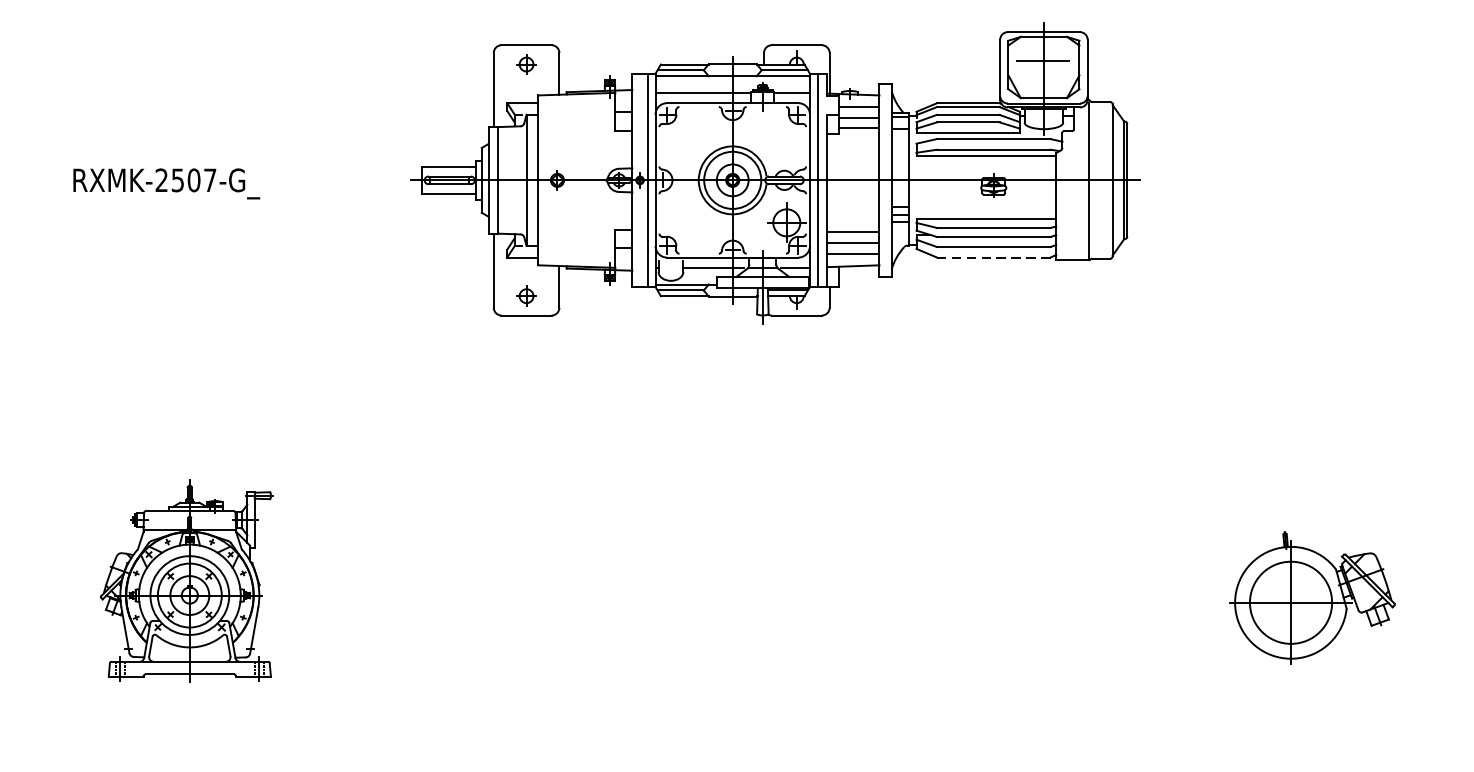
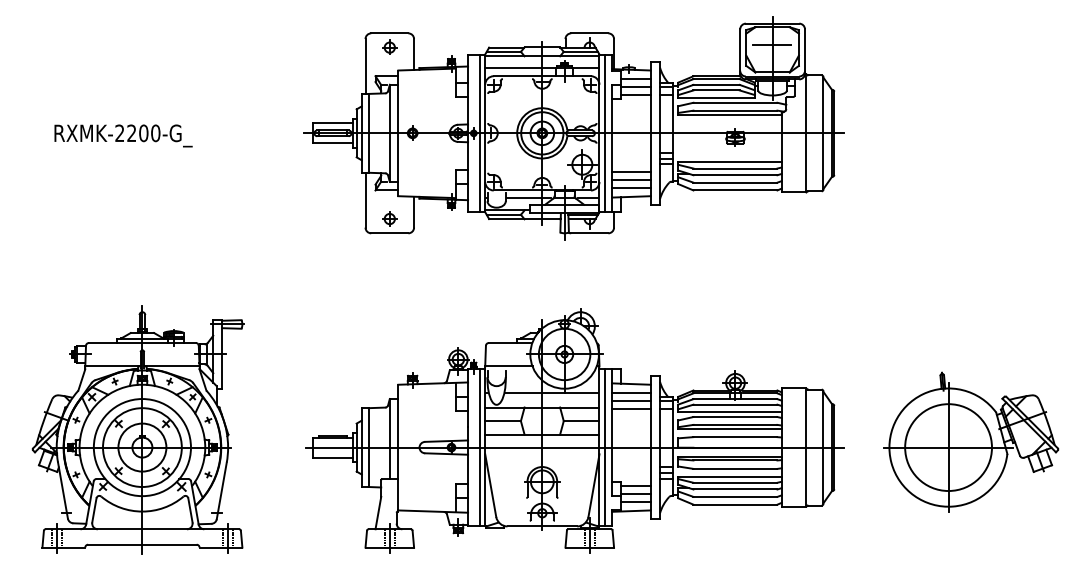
text: (193, 180) -> (143, 133), RXMK-2507-G_ -> RXMK-2200-G_
line: (993, 257) -> (735, 190), dashed -> solid
part: (185, 580) -> (137, 429), size x1.67
part: (776, 581) -> (574, 430), added
part: (1312, 596) -> (971, 441), size x1.43

